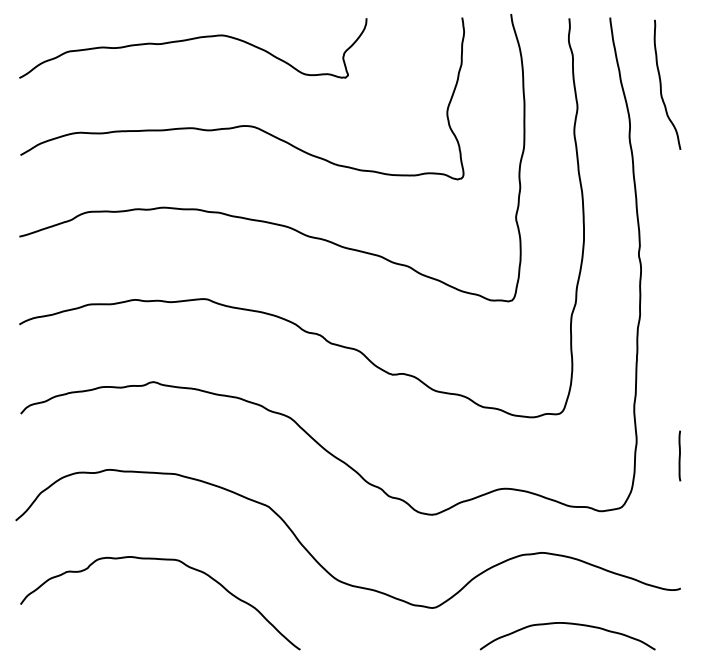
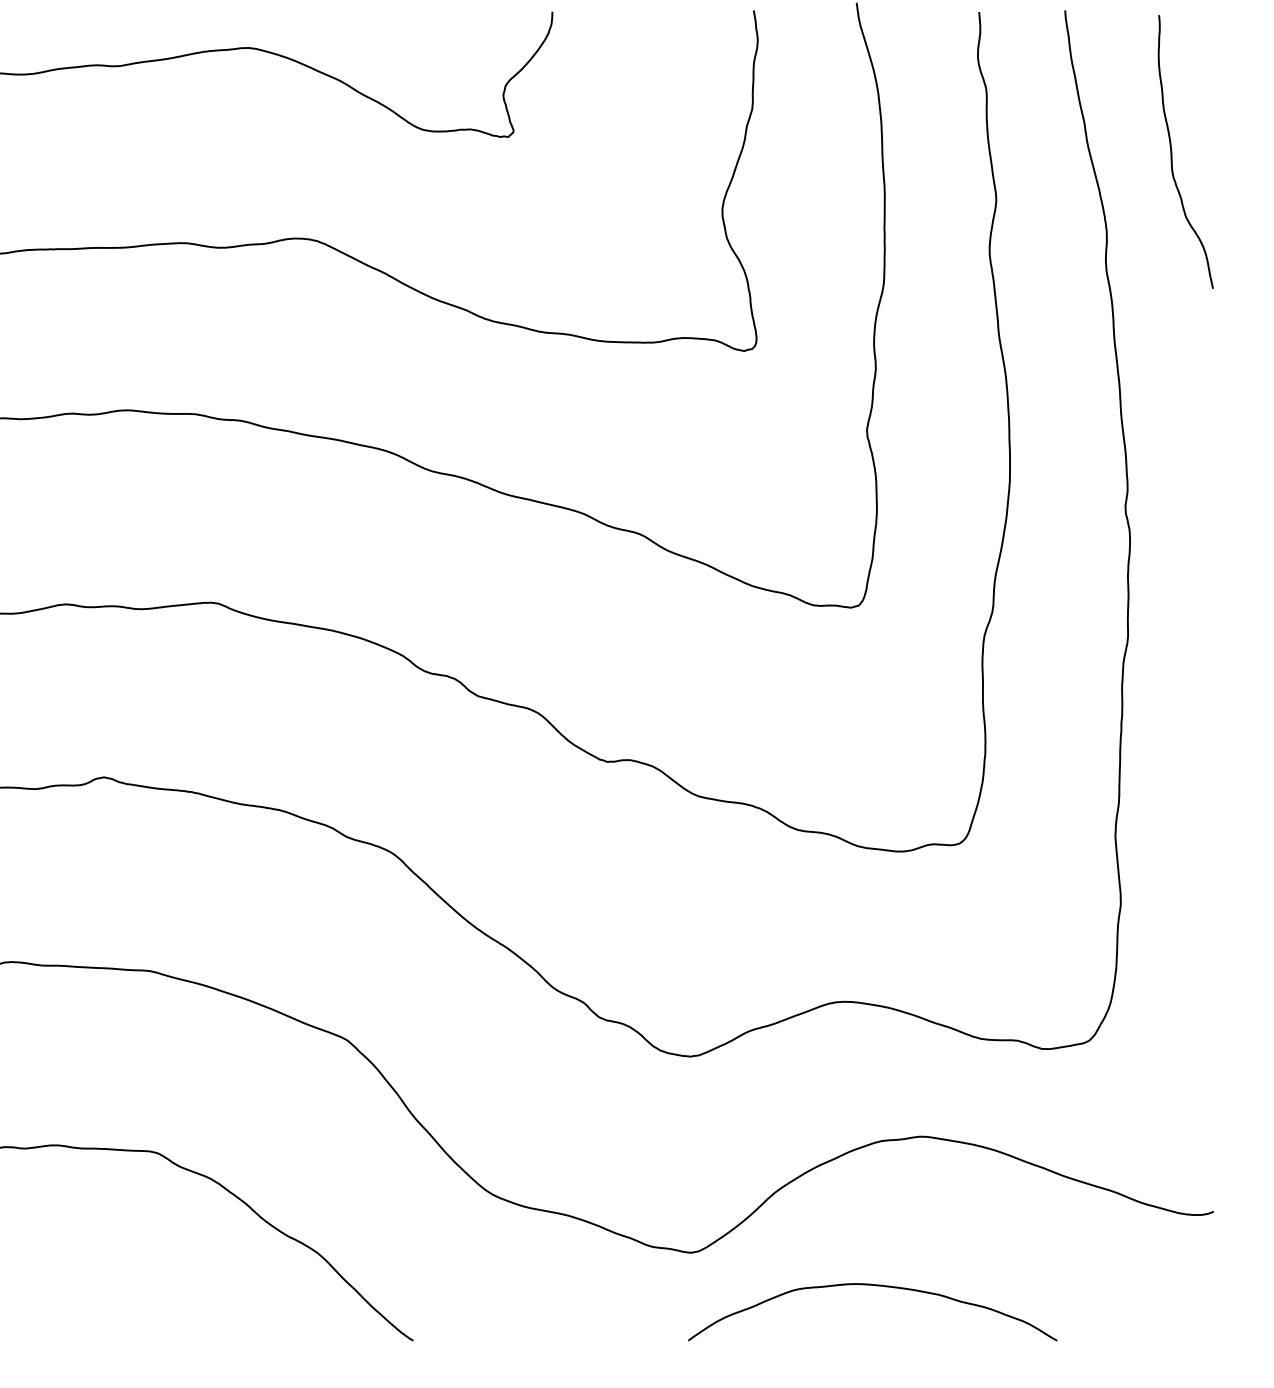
line: (679, 455) -> (1210, 931), removed
curve: (567, 624) -> (872, 1287), moved

